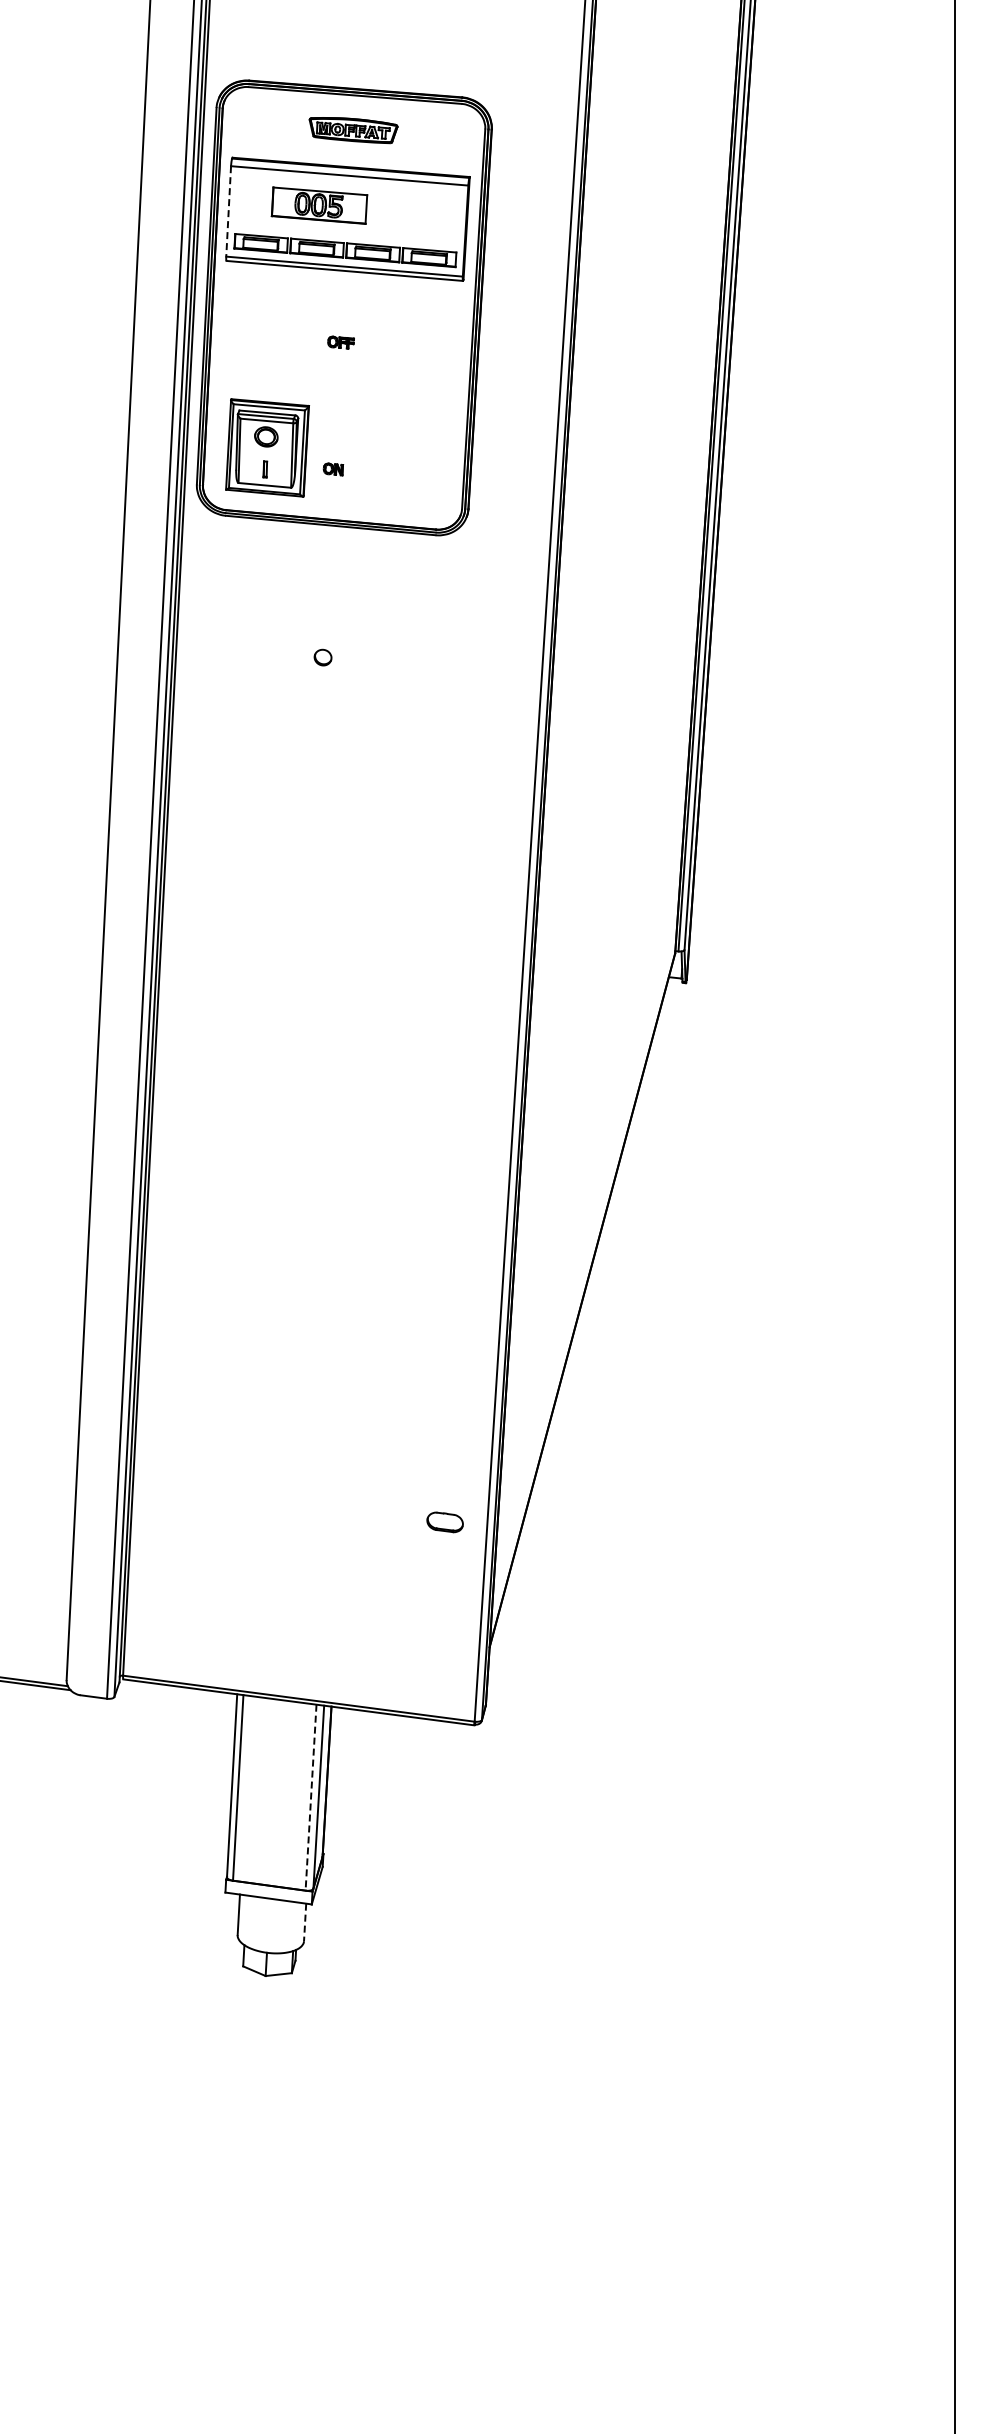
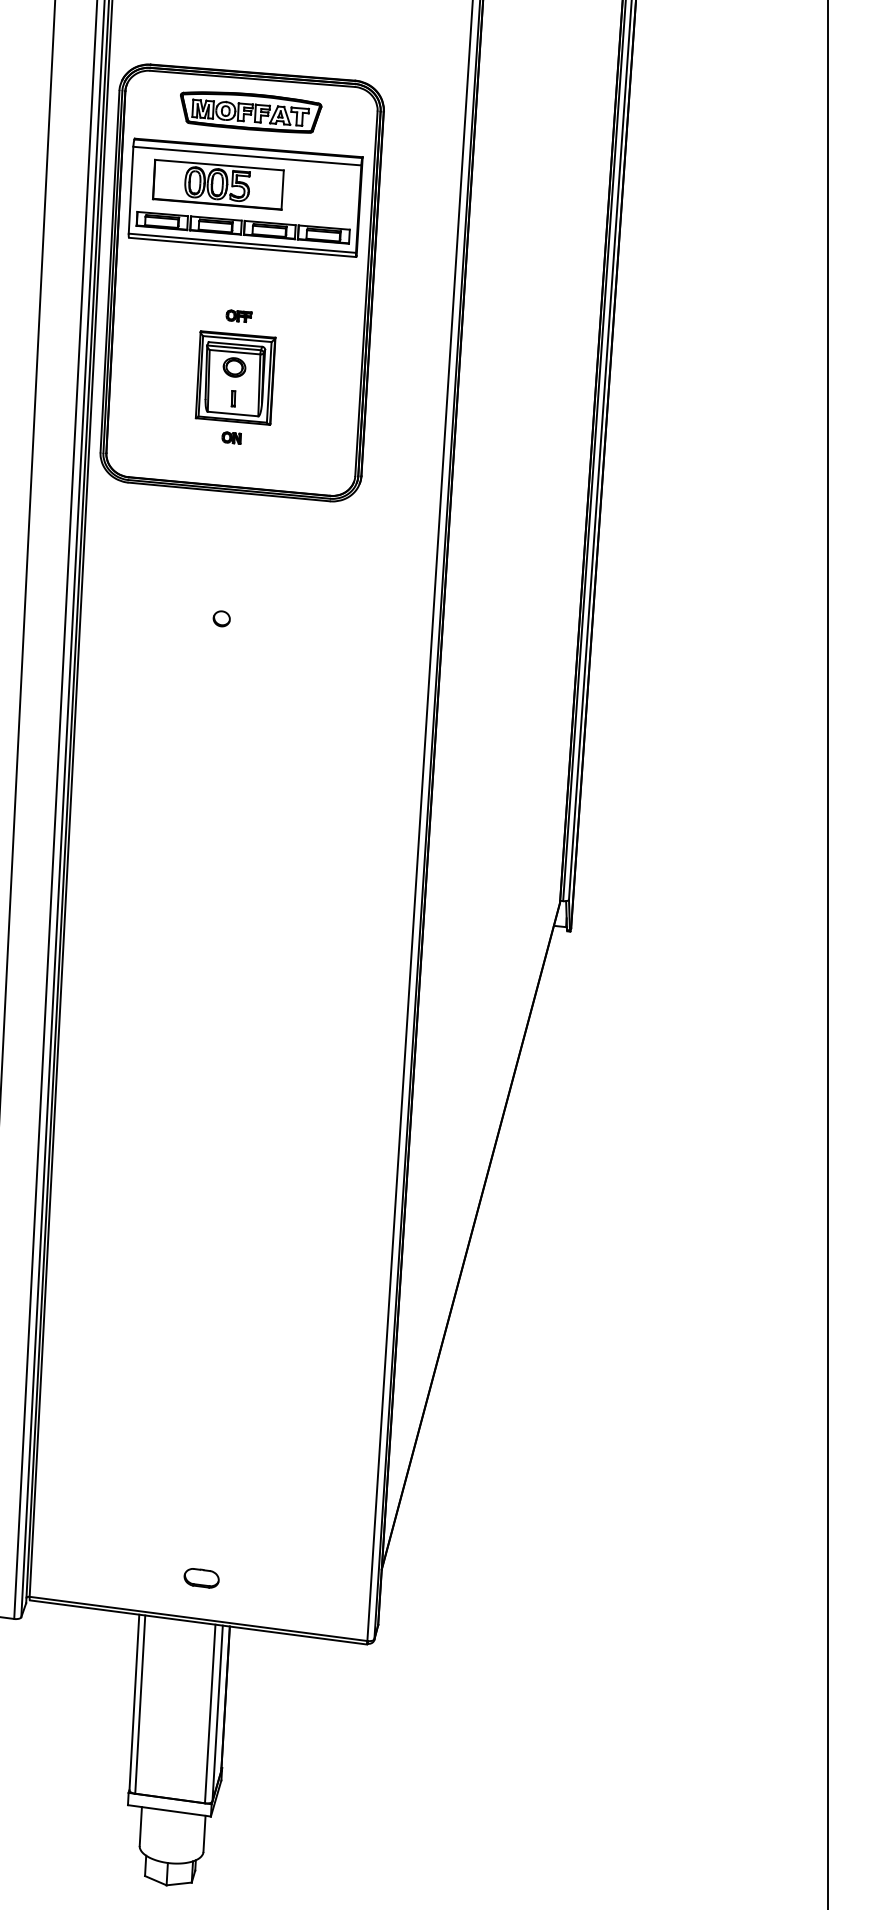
part: (353, 130) -> (250, 112), size x1.67
part: (319, 205) -> (218, 184), size x1.43
line: (228, 211) -> (130, 190), dashed -> solid
part: (267, 447) -> (235, 377), moved
part: (444, 1522) -> (201, 1578), moved
line: (311, 1798) -> (210, 1714), dashed -> solid
line: (305, 1922) -> (204, 1833), dashed -> solid

